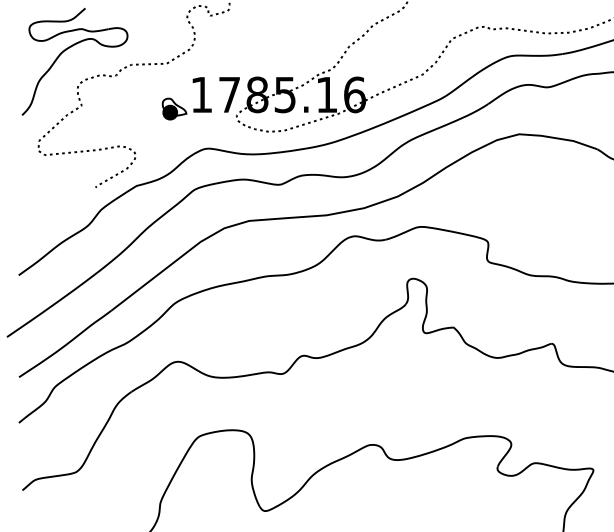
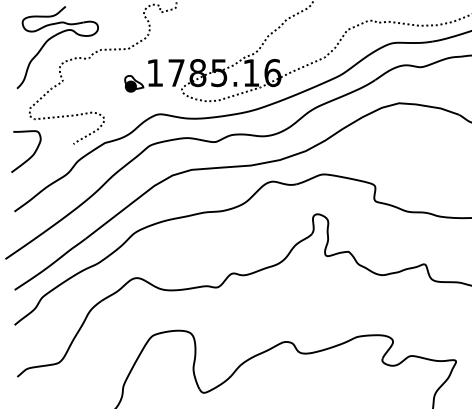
curve: (40, 202) -> (31, 155), added

